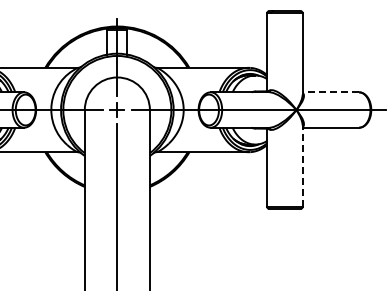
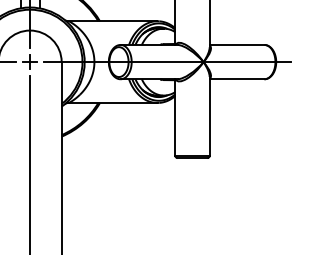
line: (330, 92) -> (236, 45), dashed -> solid
line: (302, 166) -> (209, 116), dashed -> solid

